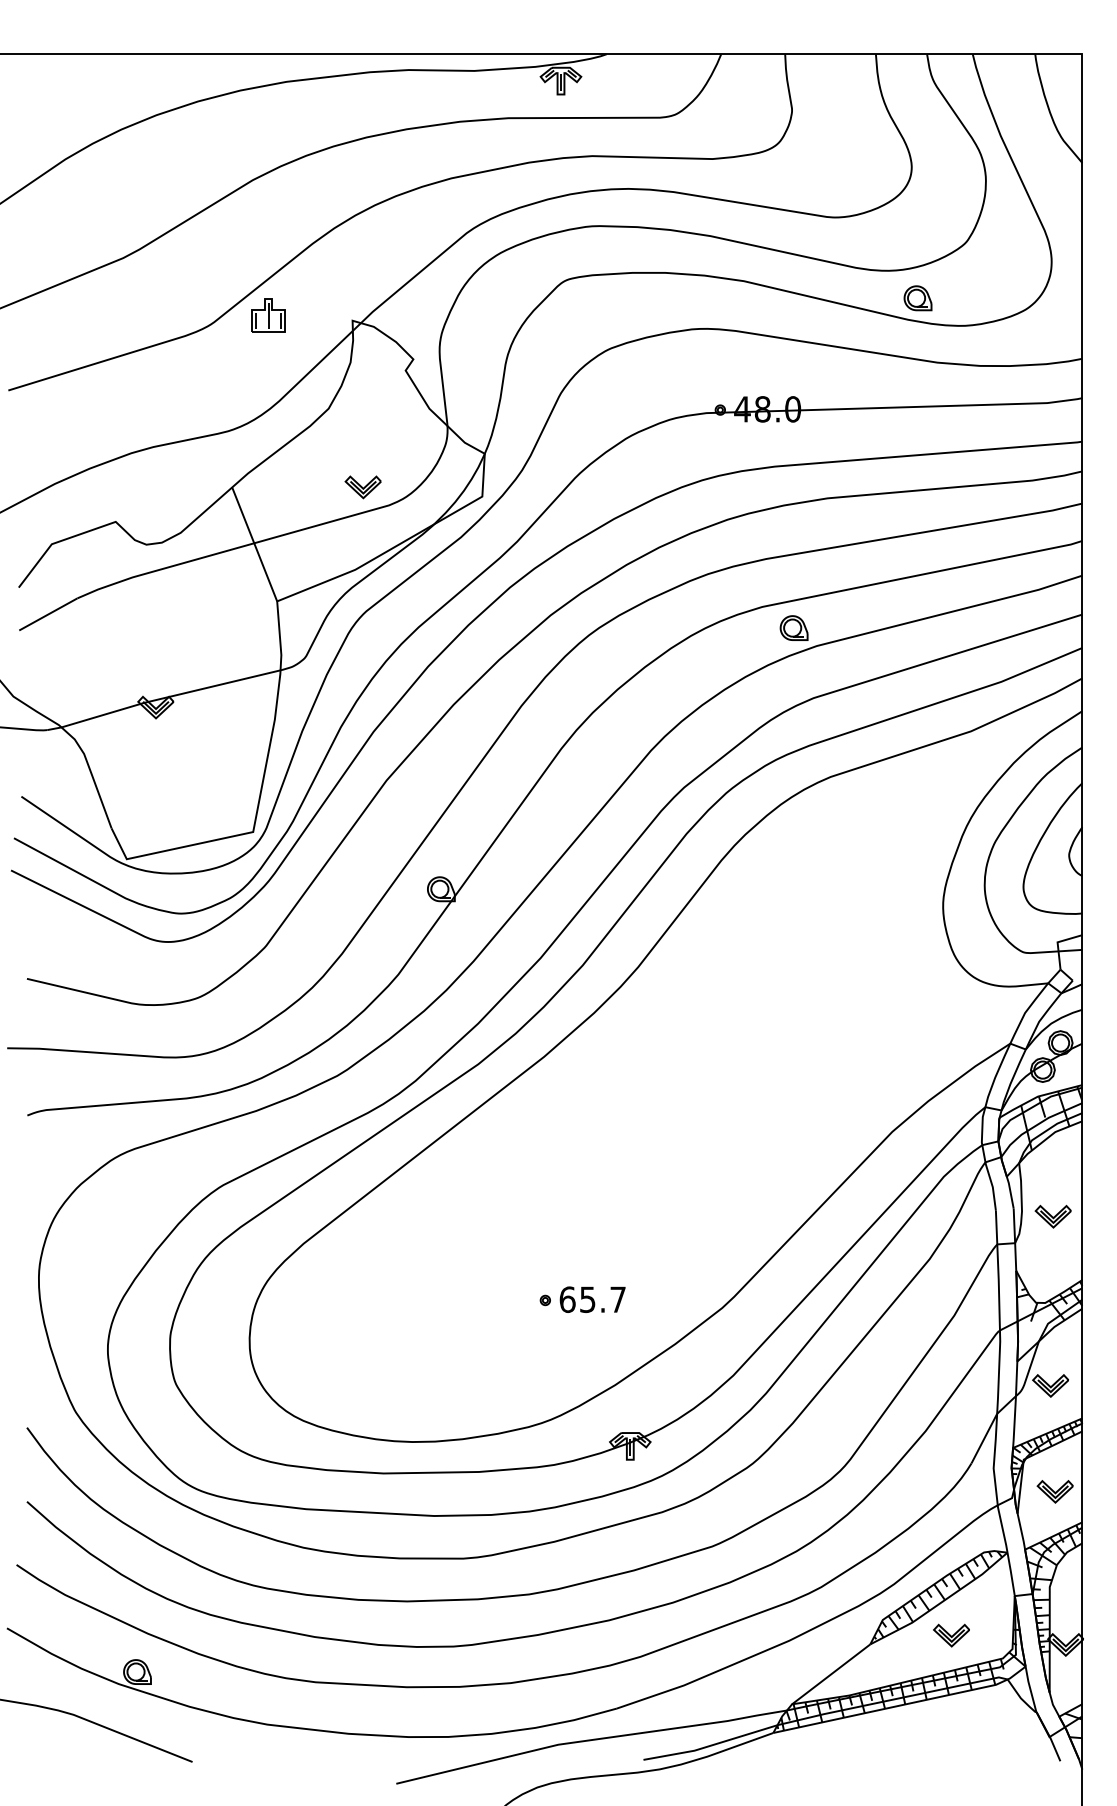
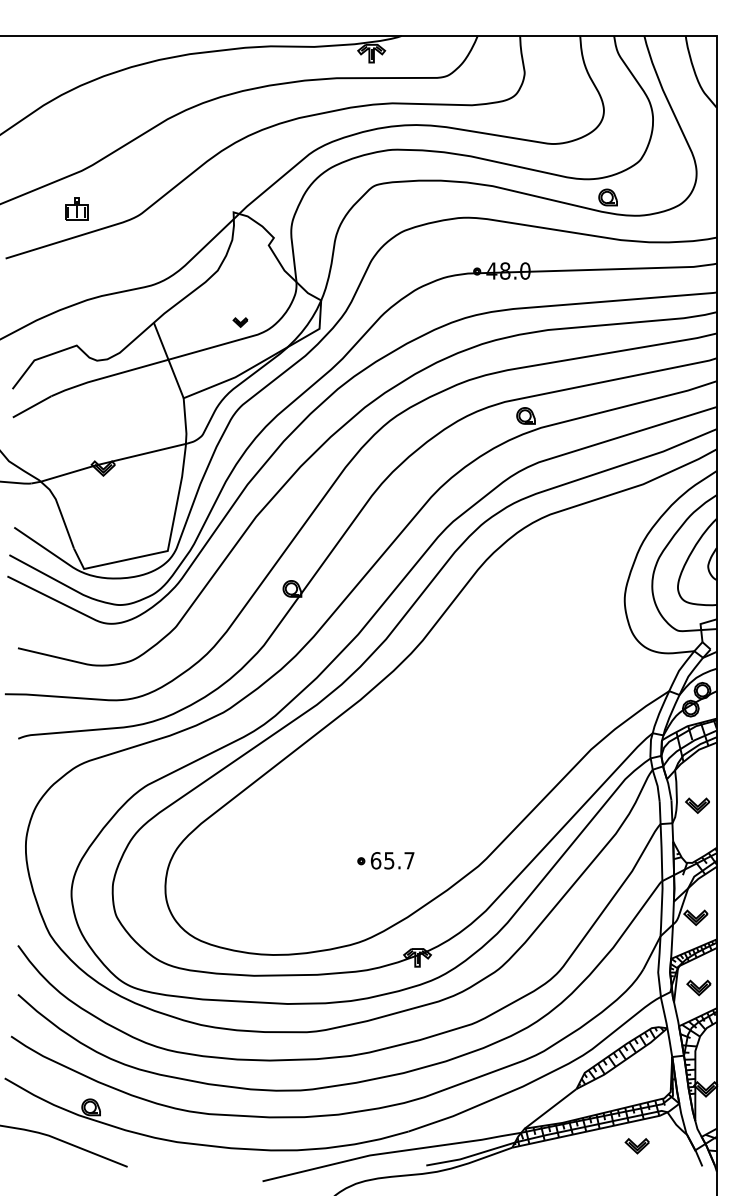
part: (267, 314) -> (76, 208), moved
part: (362, 487) -> (240, 322), size x0.6
part: (950, 1636) -> (636, 1146), moved

